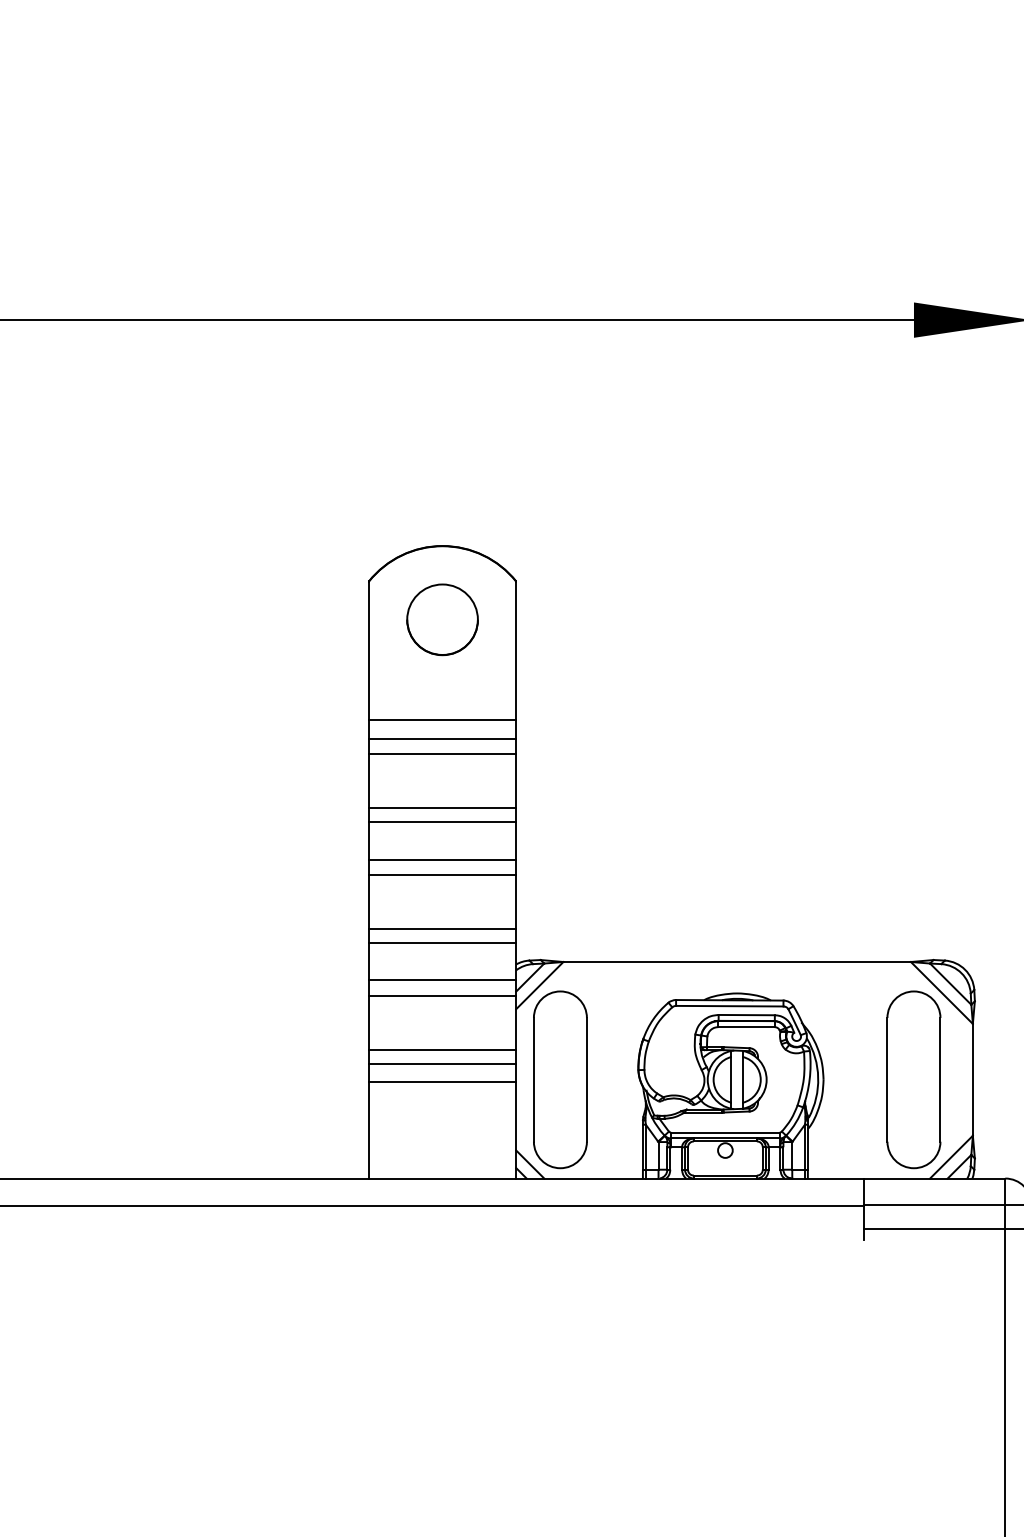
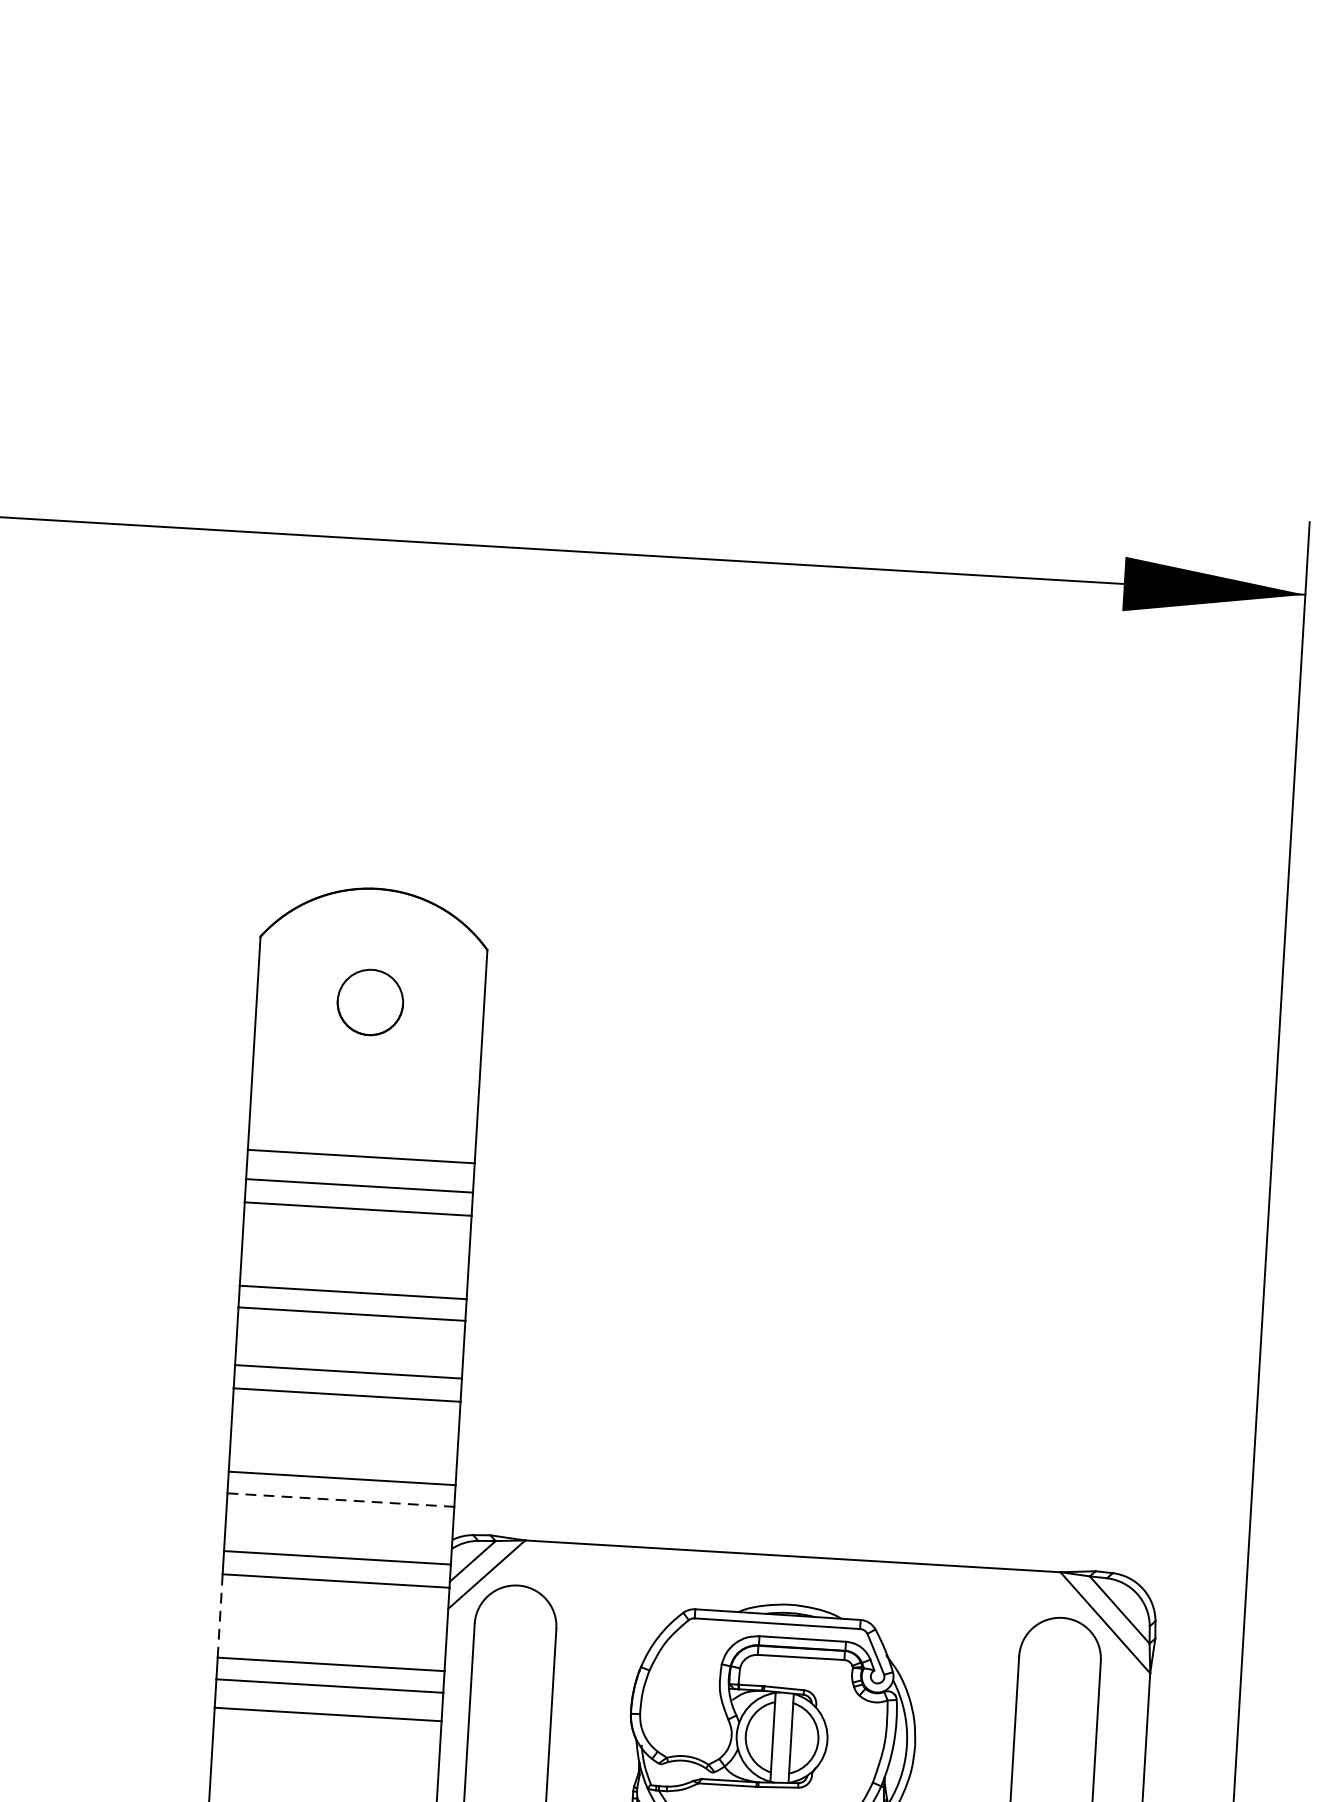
part: (442, 619) -> (370, 1001), size x0.6
line: (442, 942) -> (340, 1499), solid -> dashed
line: (368, 1022) -> (219, 1615), solid -> dashed

